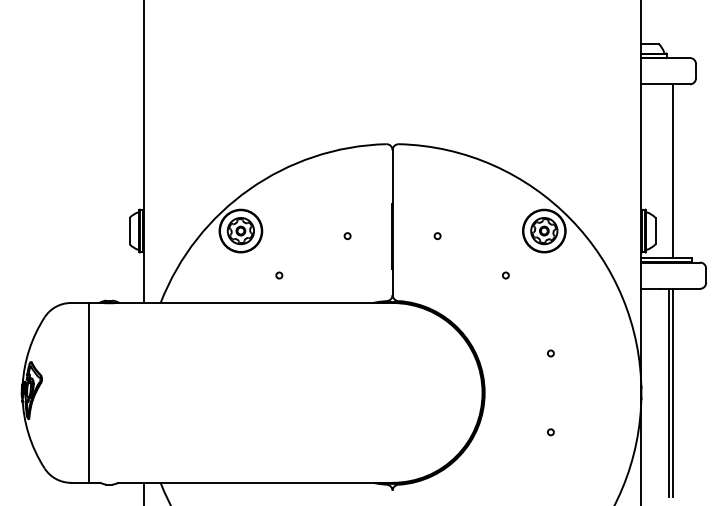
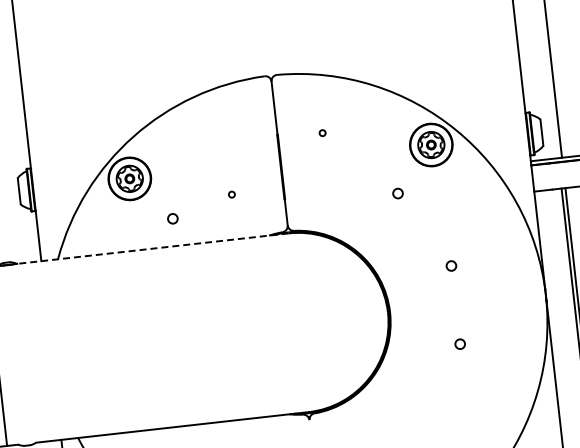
circle: (347, 236) -> (231, 195), moved
circle: (437, 236) -> (322, 133), moved
circle: (279, 275) -> (173, 218), size x1.6
circle: (505, 275) -> (397, 193), size x1.6
line: (256, 303) -> (153, 249), solid -> dashed
circle: (550, 353) -> (451, 266), size x1.6
circle: (550, 432) -> (459, 344), size x1.6

